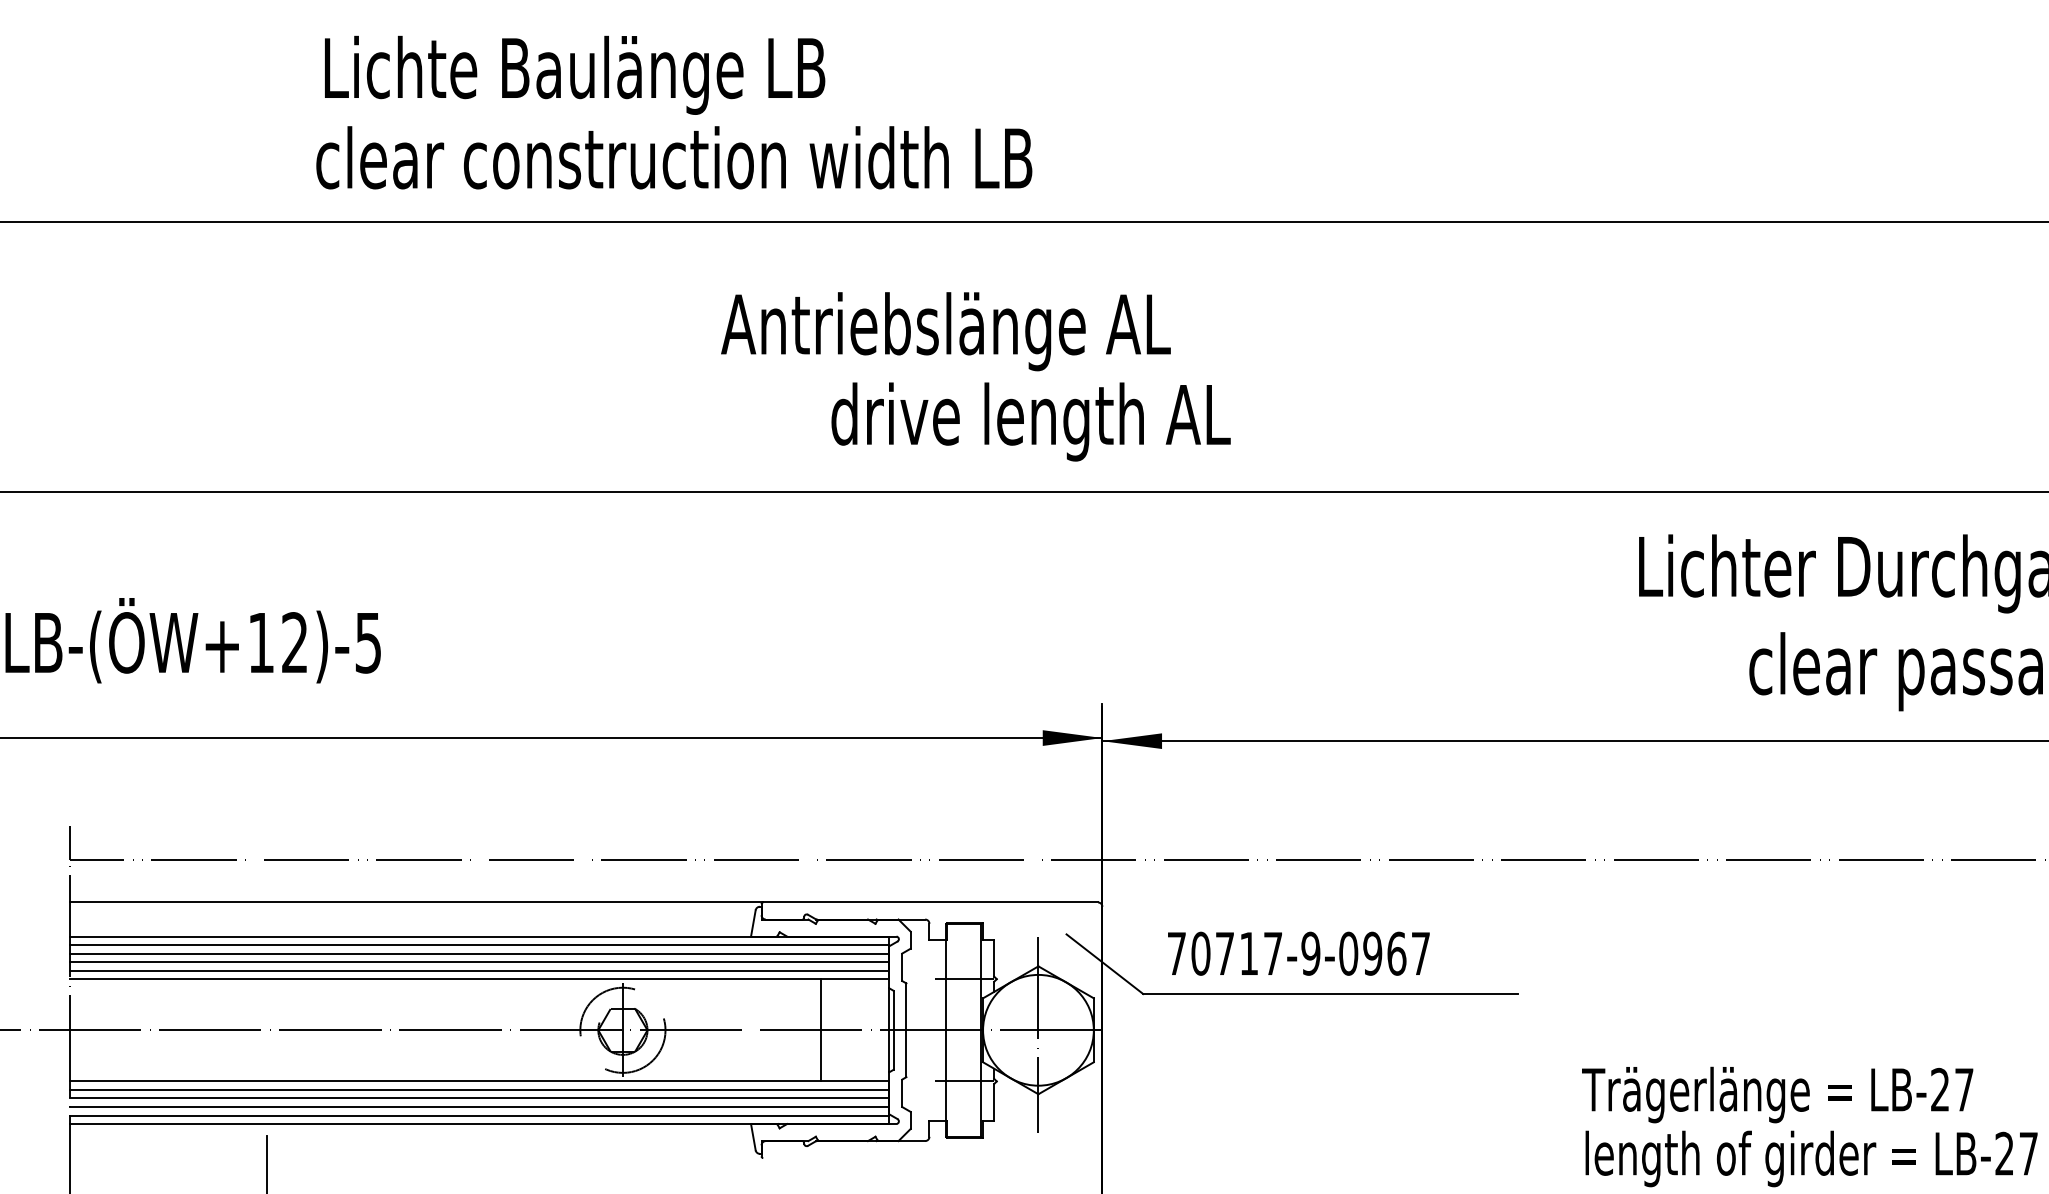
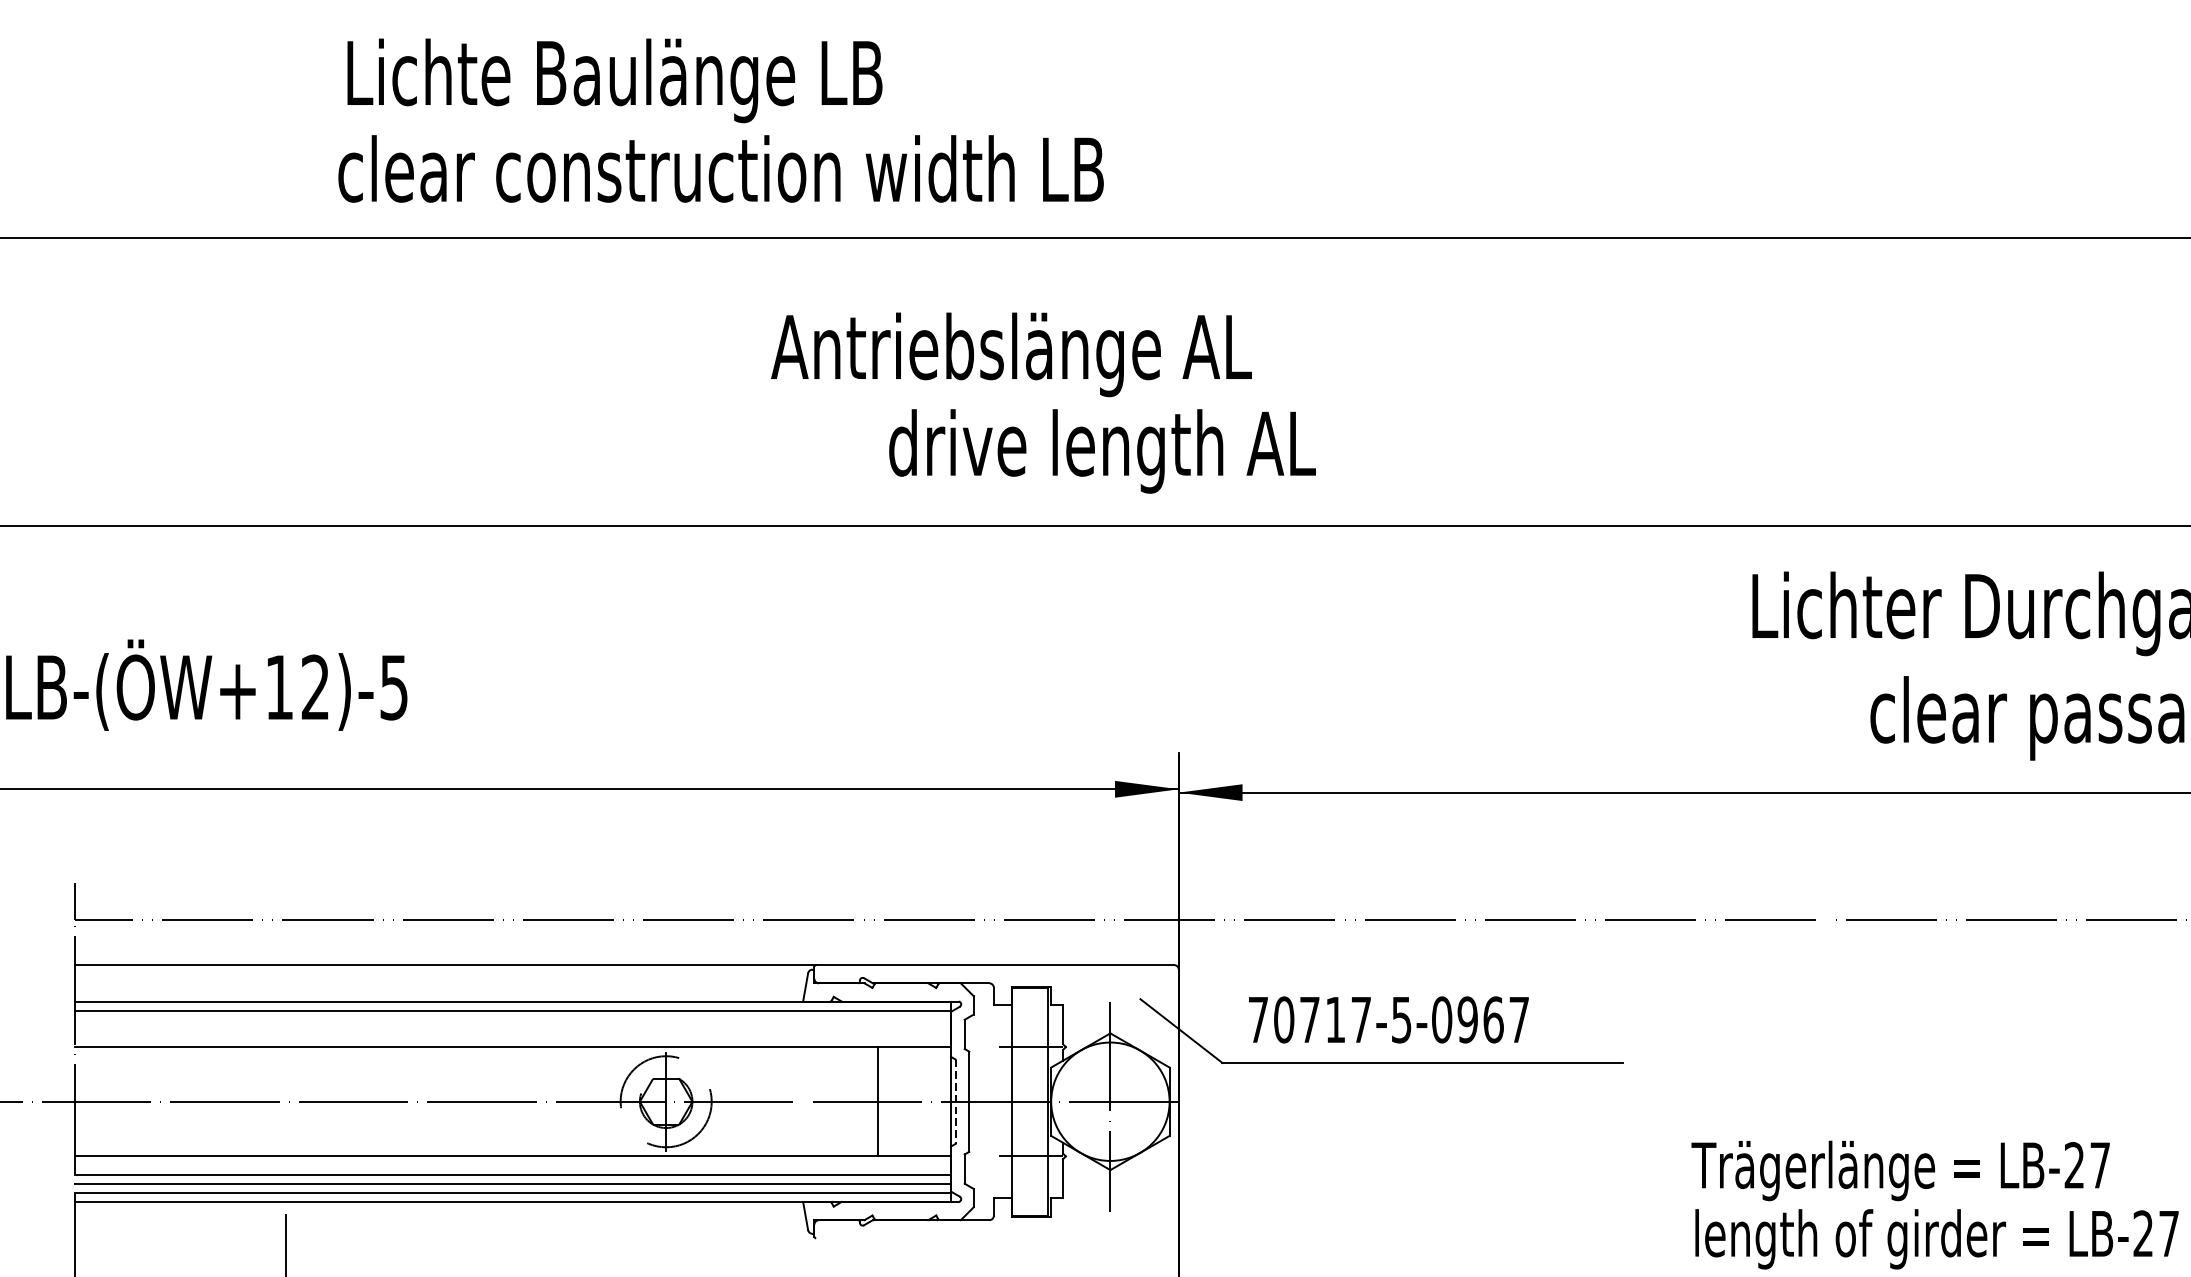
line: (479, 953) -> (512, 1019), removed
text: (1310, 953) -> (1401, 1019), 70717-9-0967 -> 70717-5-0967
line: (479, 962) -> (512, 1029), removed
line: (479, 970) -> (512, 1037), removed
line: (893, 1030) -> (955, 1101), solid -> dashed
line: (479, 1089) -> (512, 1165), removed

